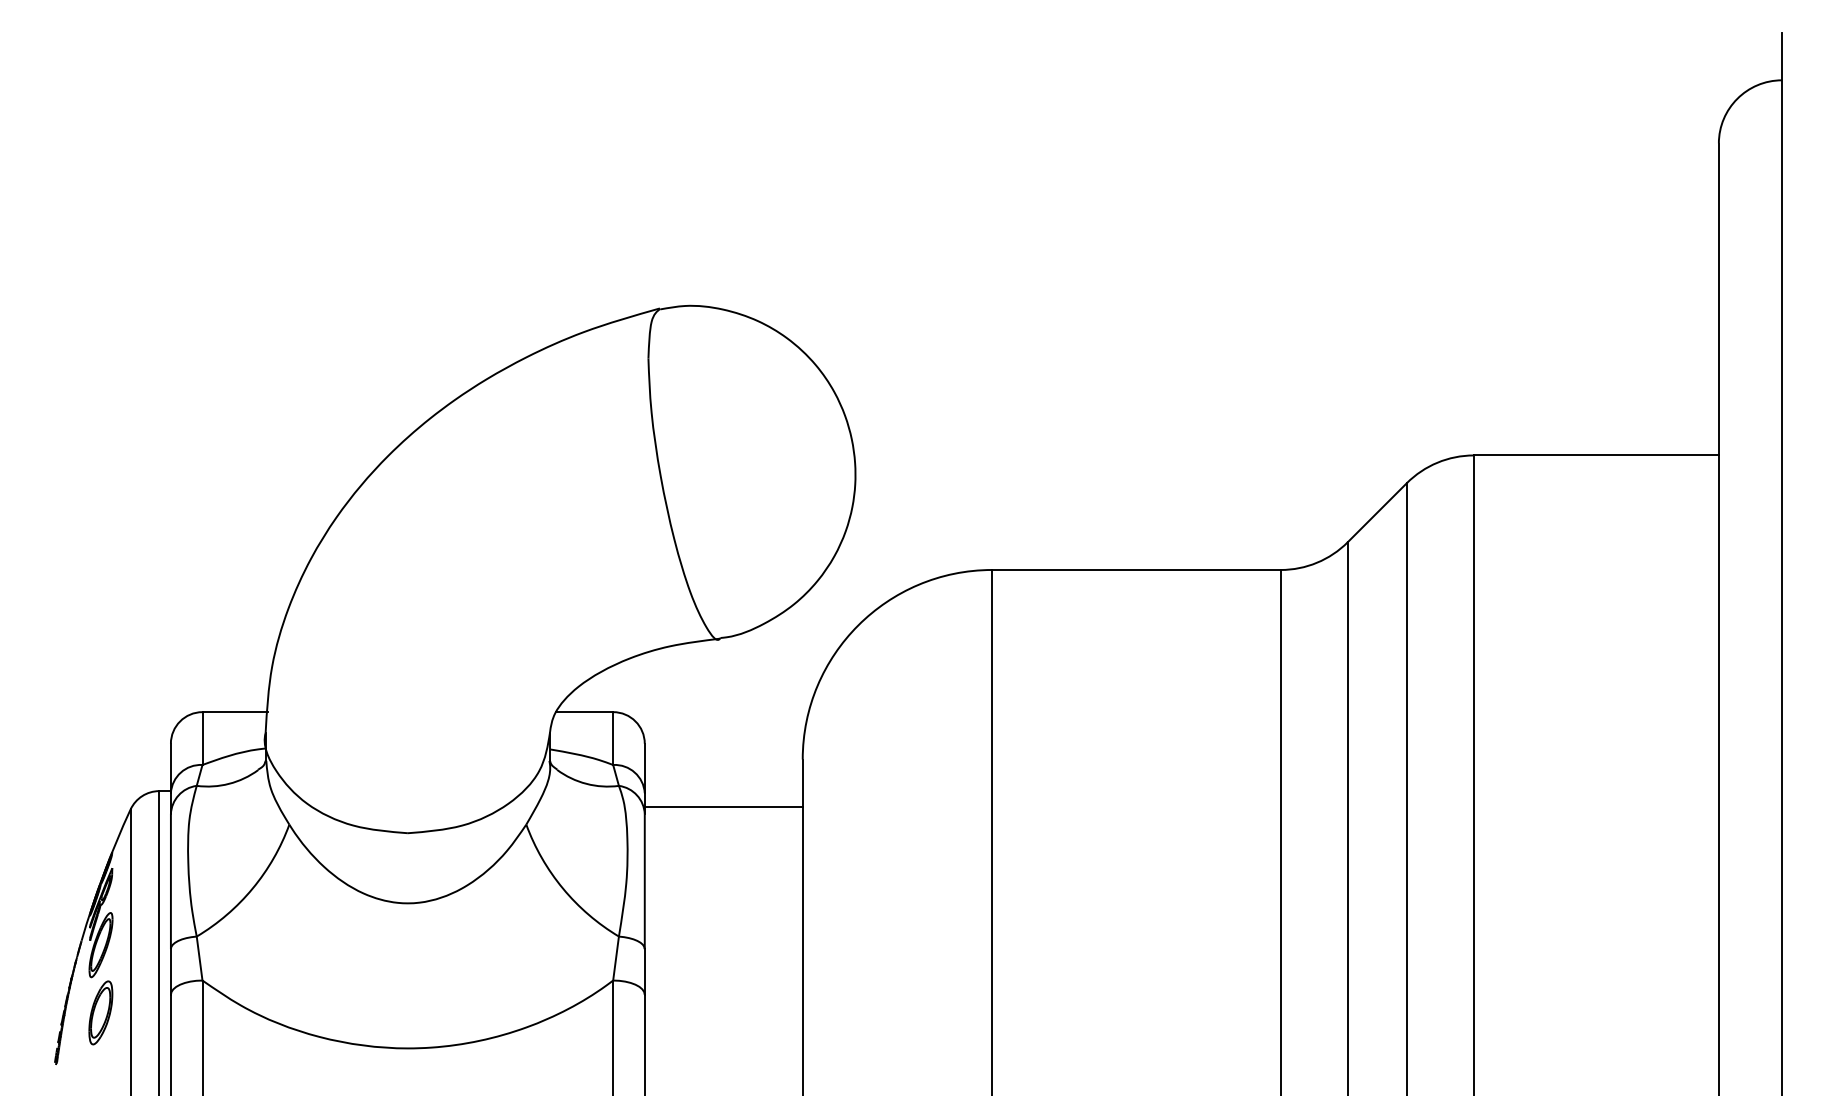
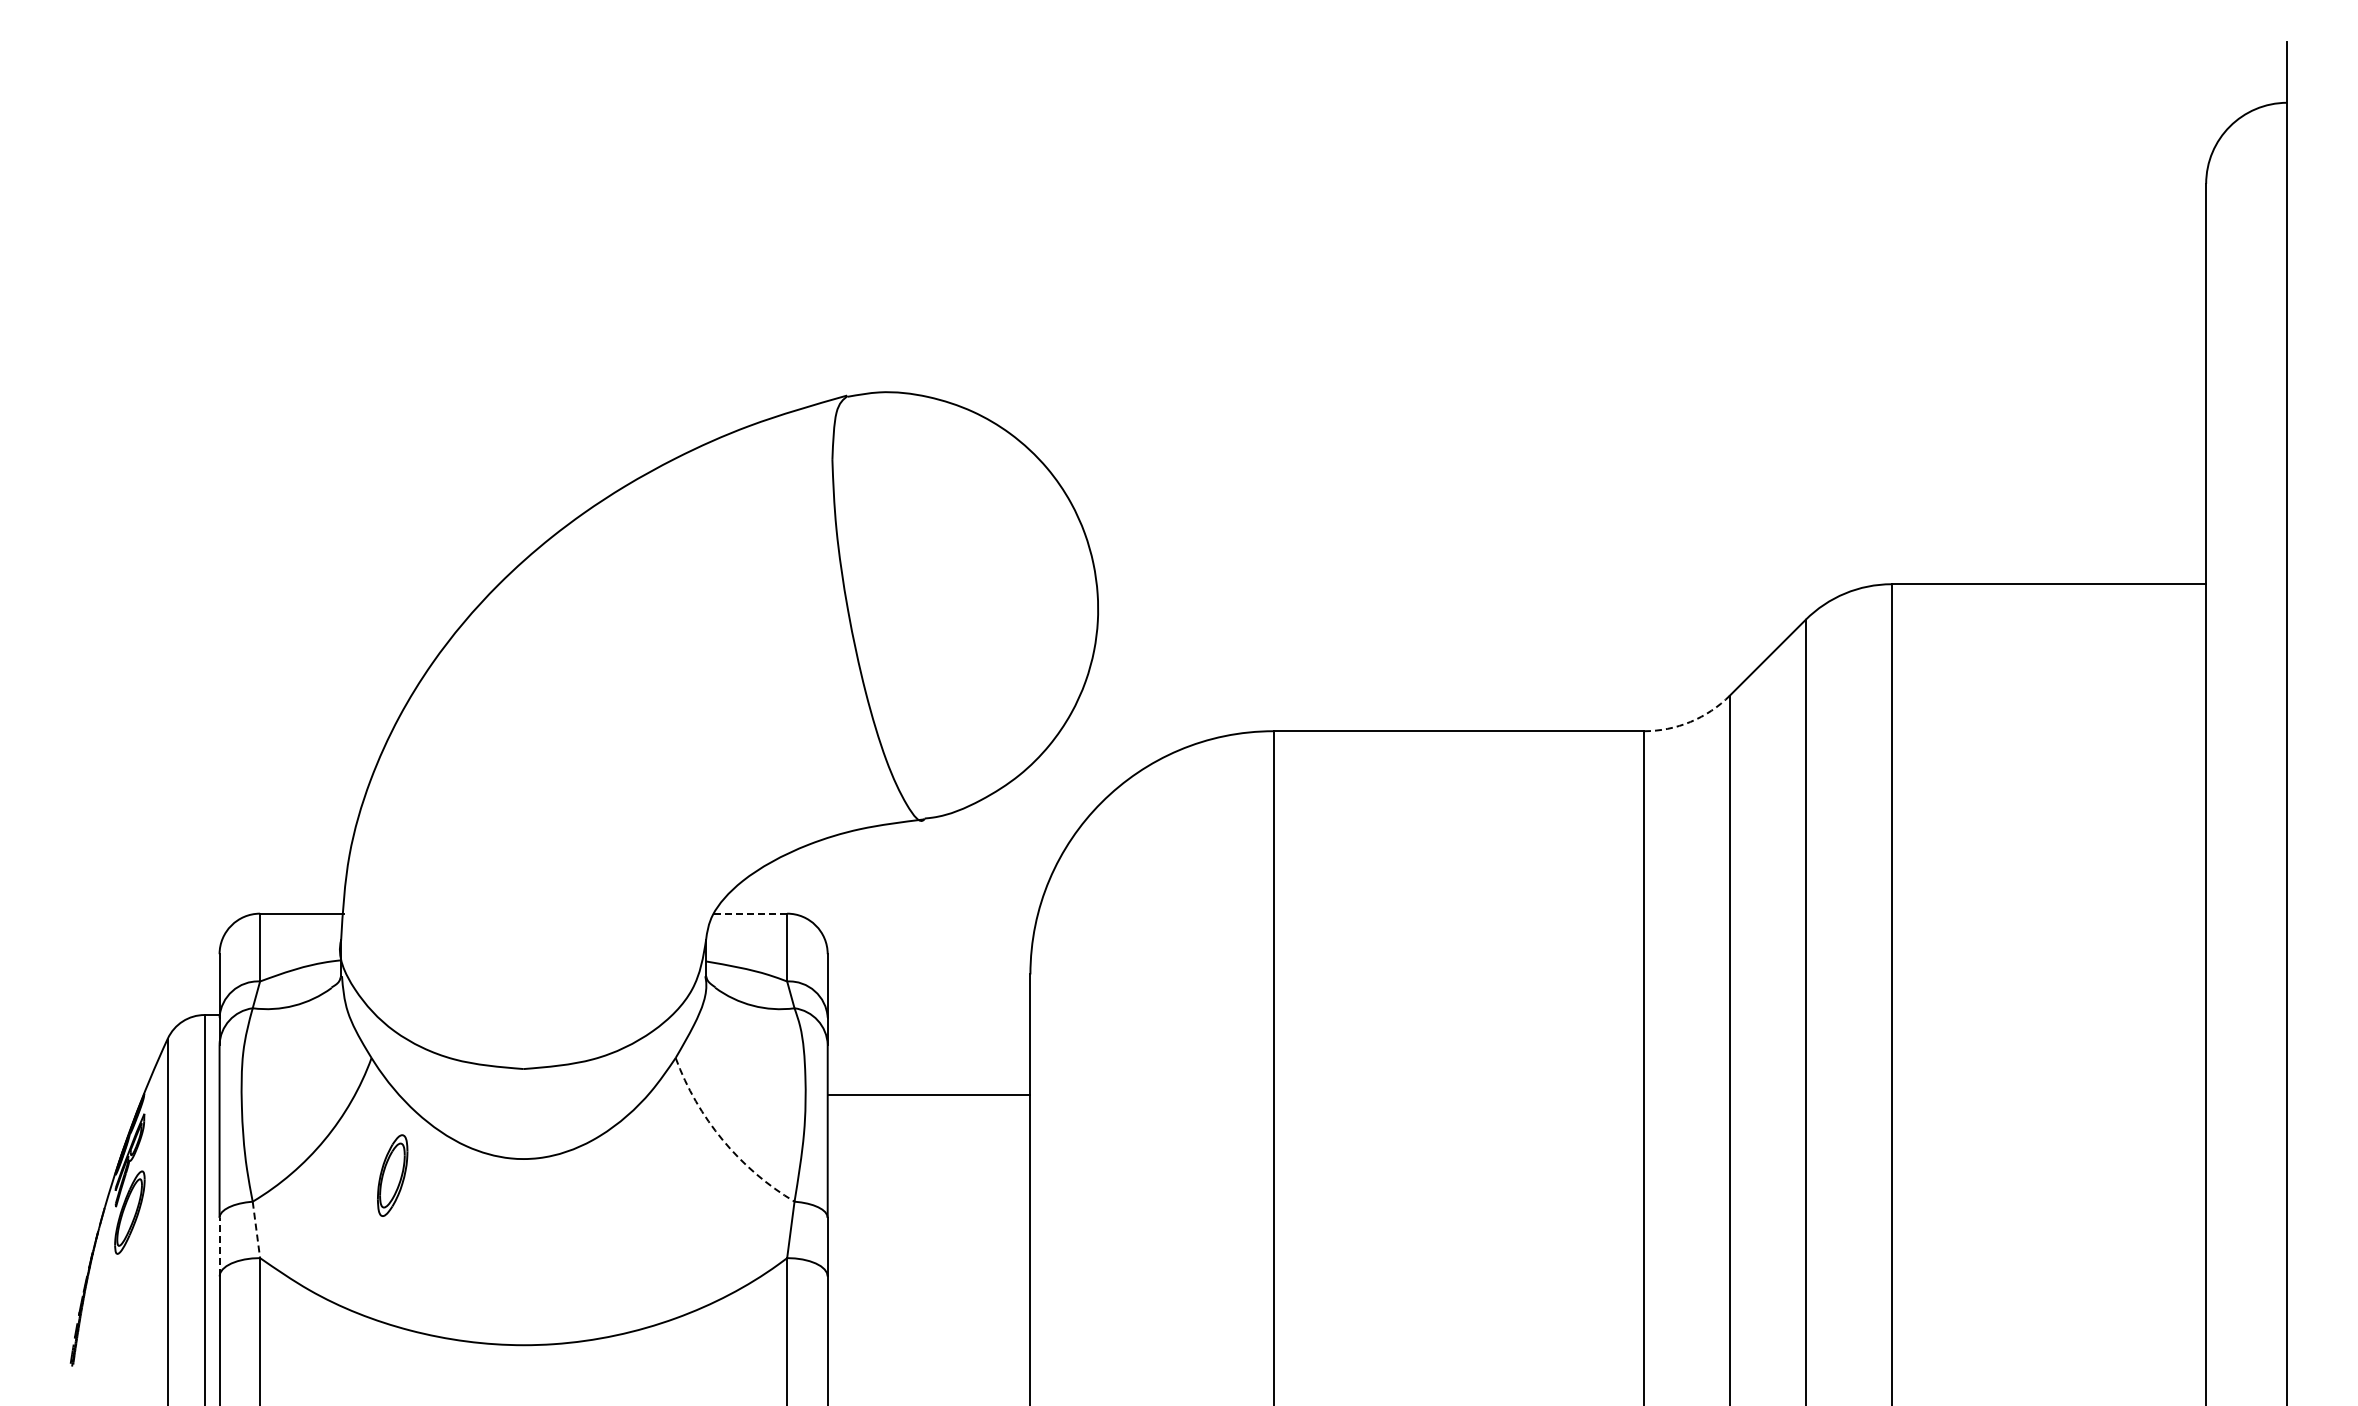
arc: (1317, 562) -> (1690, 721), solid -> dashed
line: (584, 712) -> (750, 913), solid -> dashed
line: (723, 807) -> (928, 1095), moved
arc: (562, 888) -> (722, 1140), solid -> dashed
line: (199, 959) -> (256, 1230), solid -> dashed
line: (170, 971) -> (219, 1246), solid -> dashed
part: (100, 1012) -> (392, 1175), moved

